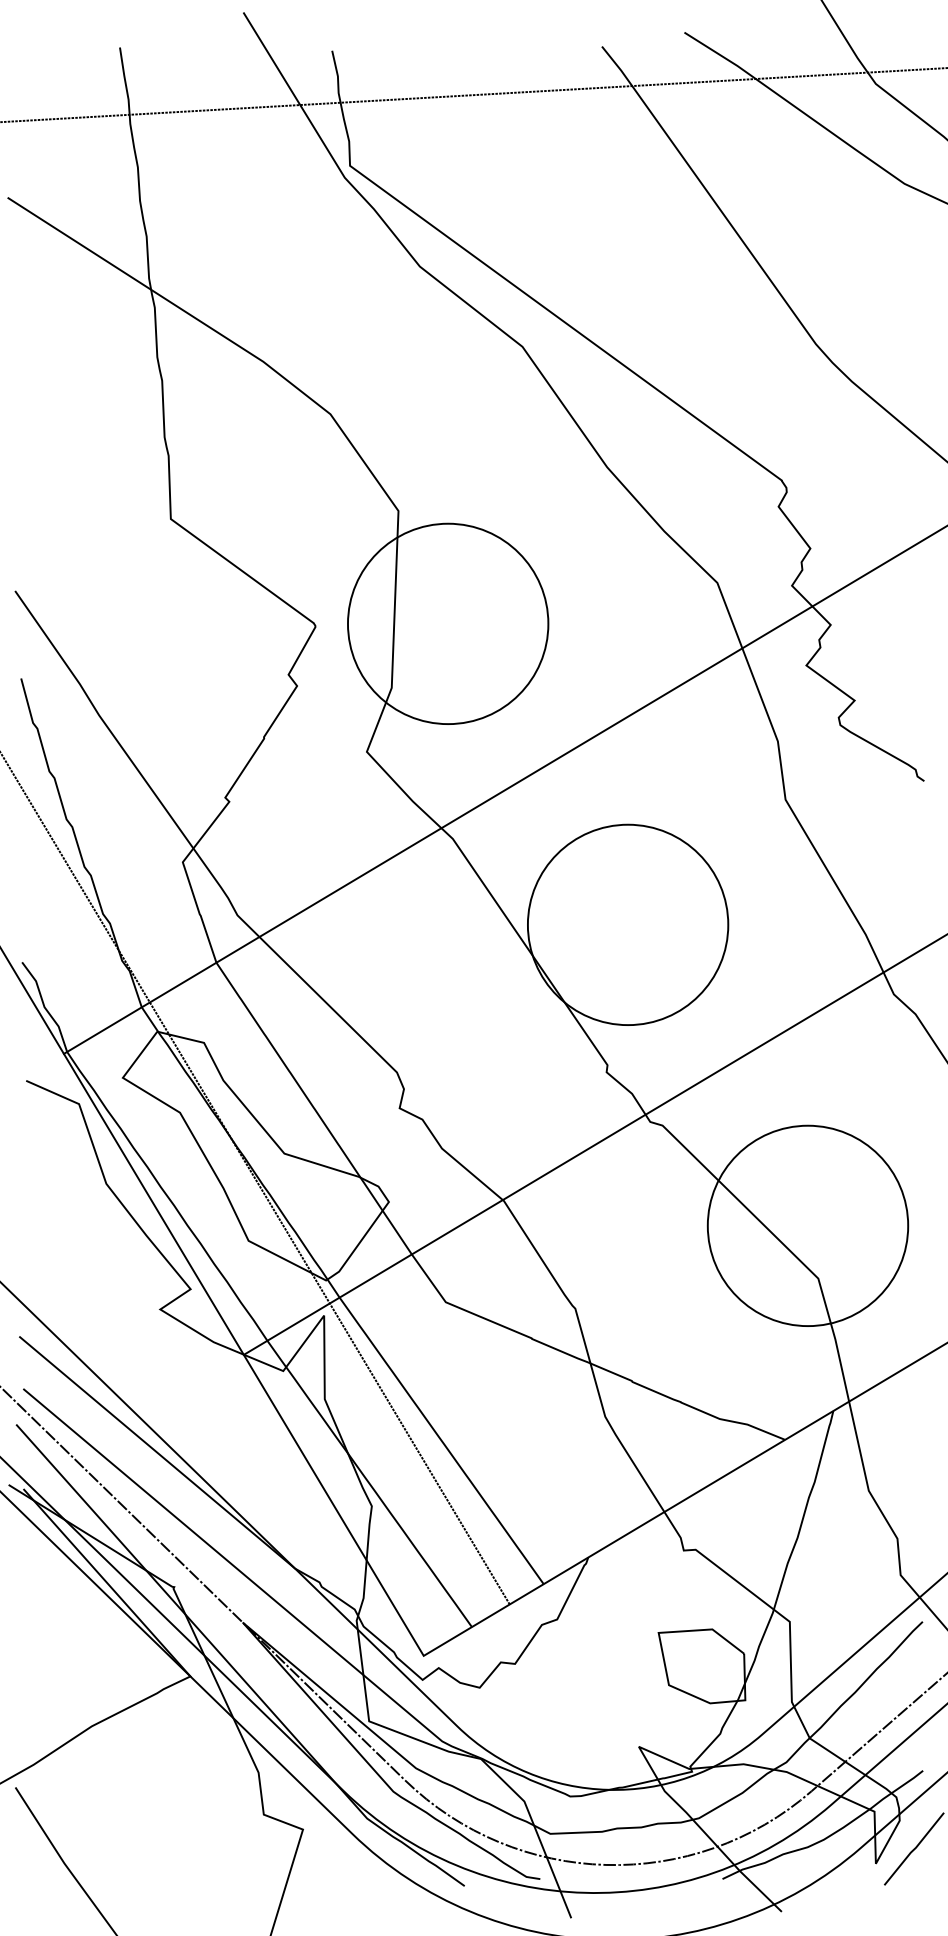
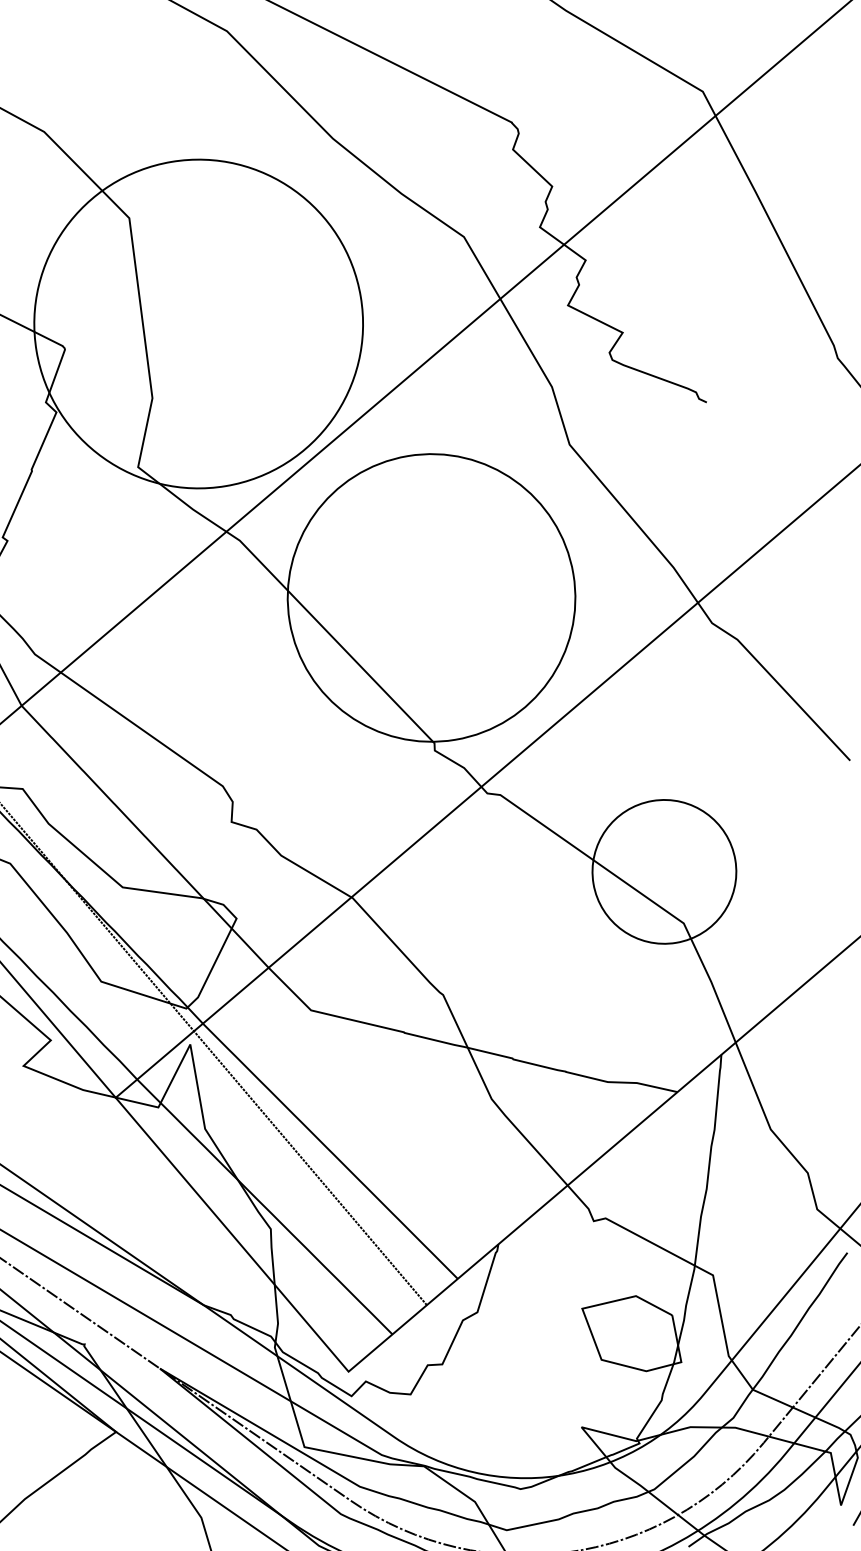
circle: (447, 623) -> (197, 323), size x1.6
circle: (627, 924) -> (430, 597), size x1.4
circle: (807, 1225) -> (663, 871), size x0.7

